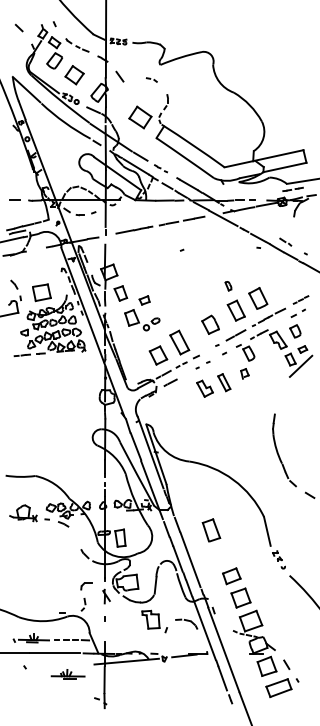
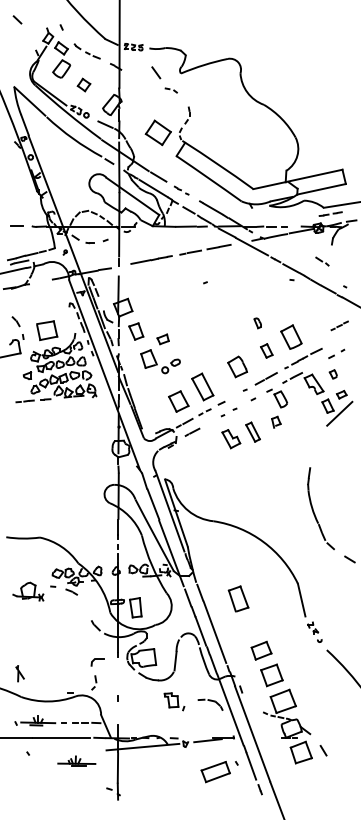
line: (19, 27) -> (17, 19), moved
part: (74, 74) -> (83, 84), size x0.6
line: (120, 76) -> (156, 72), moved
line: (285, 242) -> (322, 261), moved
line: (300, 299) -> (339, 325), moved
part: (236, 310) -> (266, 350), size x0.6
part: (295, 331) -> (333, 374), size x0.6
part: (23, 513) -> (28, 591), moved
part: (105, 596) -> (19, 673), moved
part: (154, 621) -> (174, 701), size x0.7
part: (282, 688) -> (219, 772), moved

